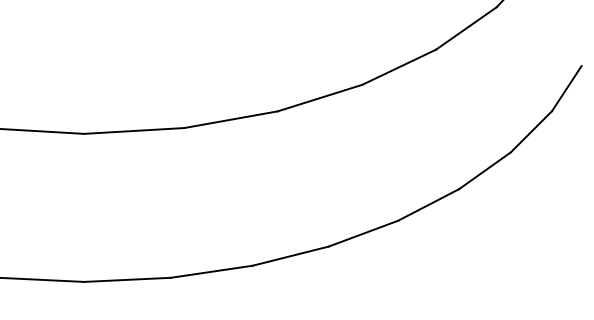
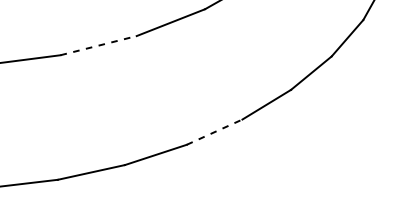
line: (231, 119) -> (98, 45), solid -> dashed
line: (363, 233) -> (214, 132), solid -> dashed

